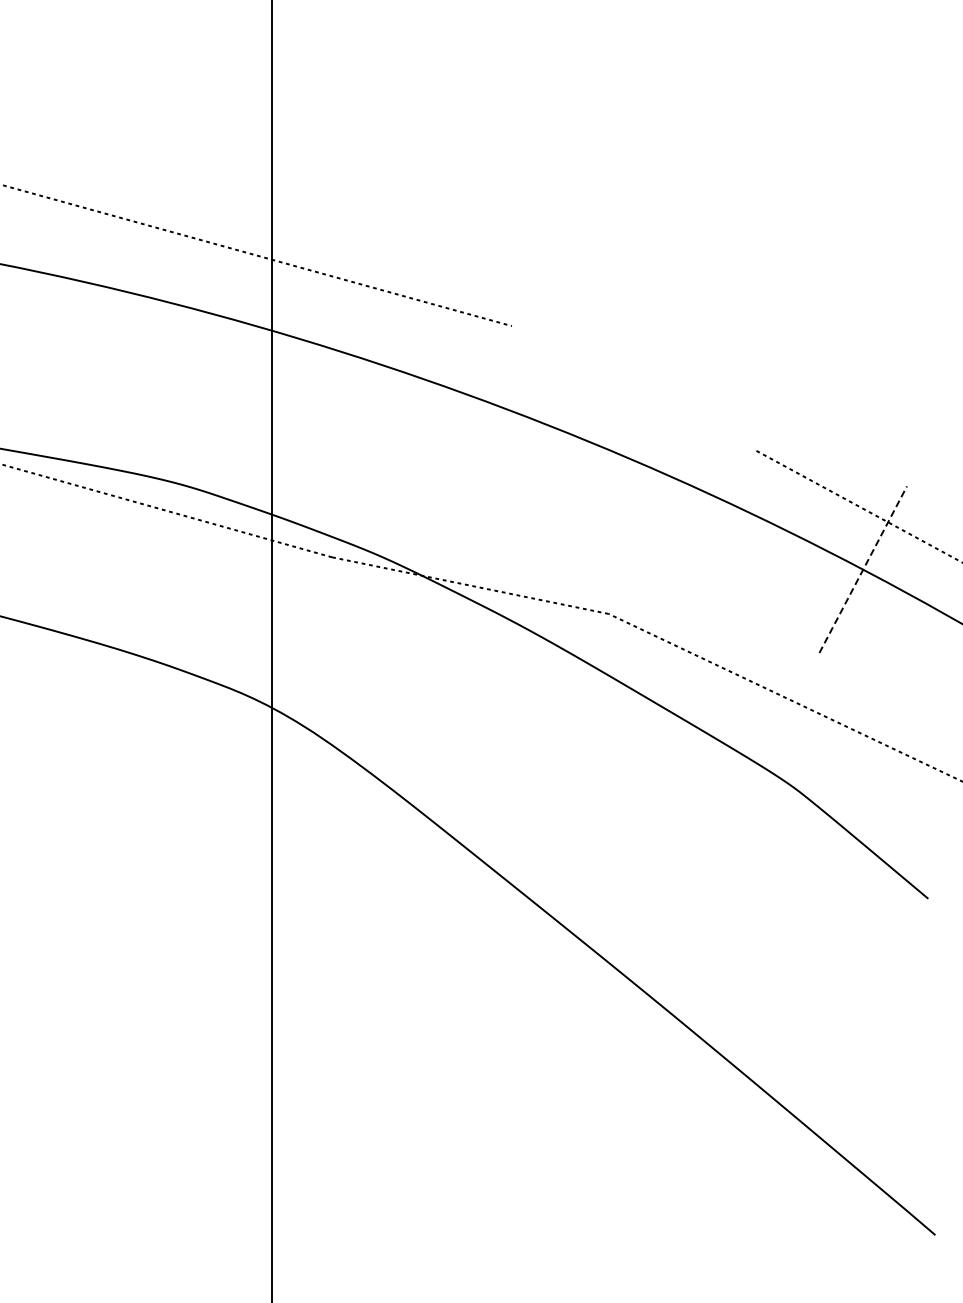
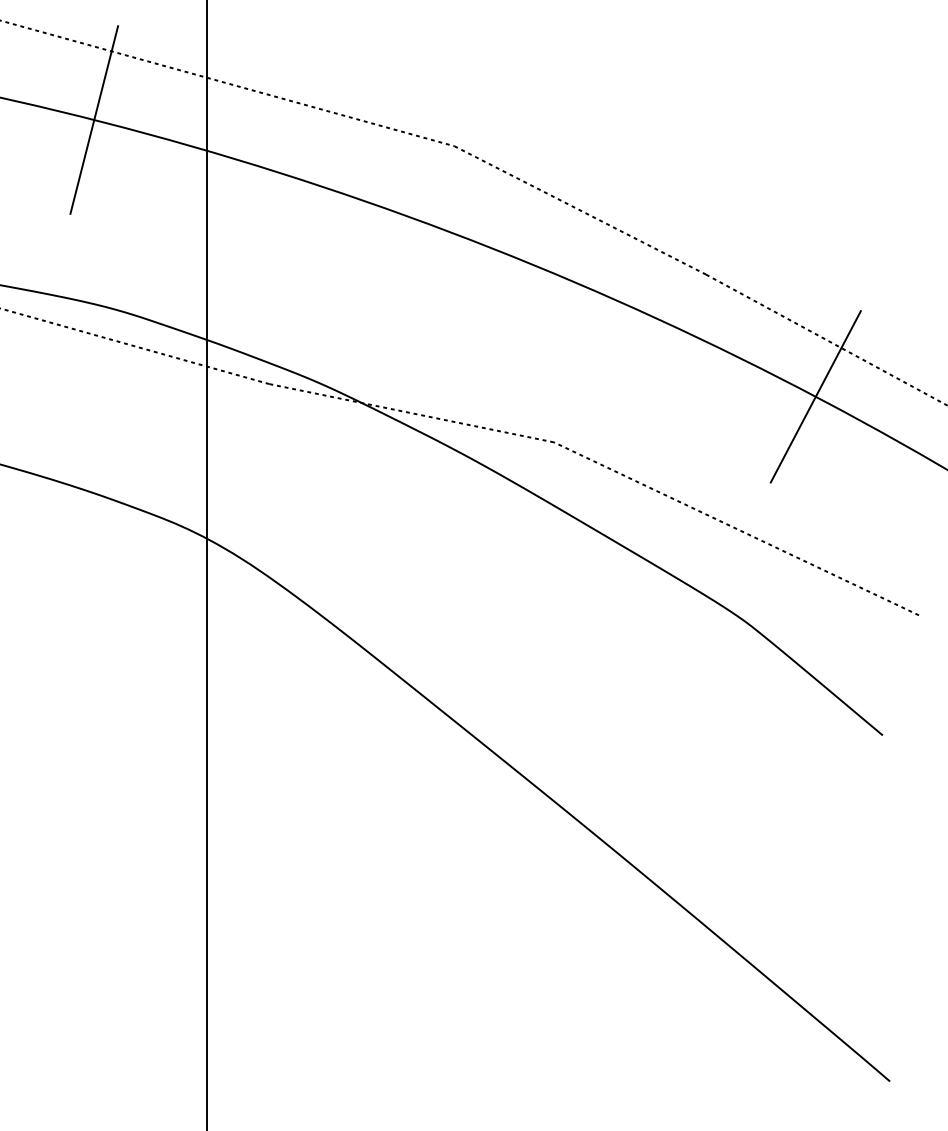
line: (161, 300) -> (93, 119), added
line: (633, 388) -> (579, 210), added
line: (863, 569) -> (816, 396), dashed -> solid

